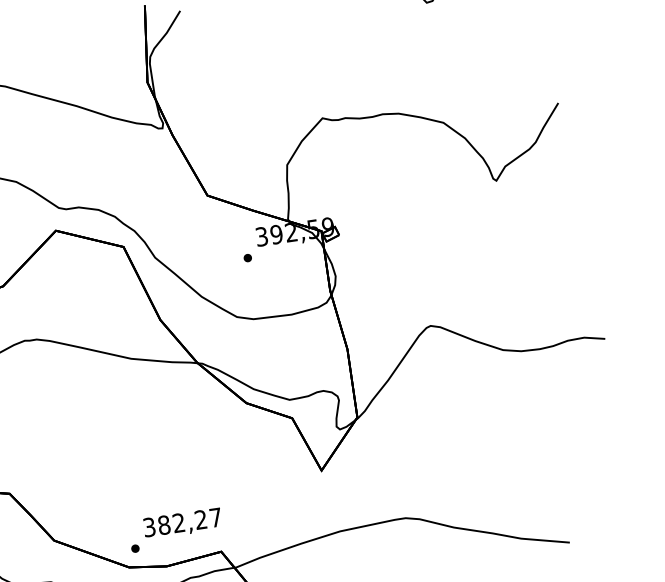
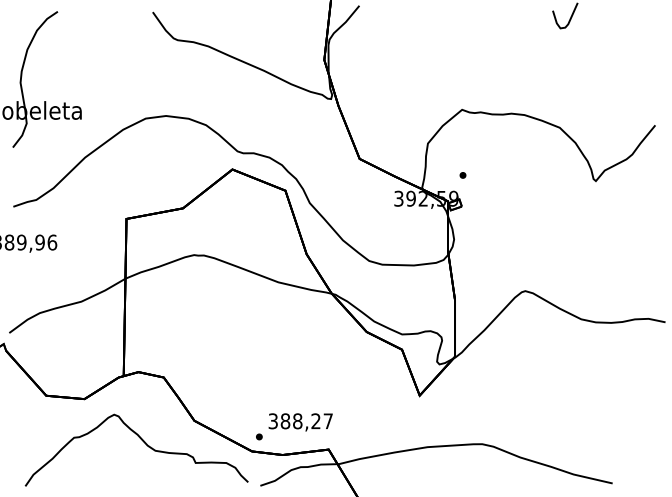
part: (247, 258) -> (462, 175), moved
text: (178, 523) -> (297, 421), 382,27 -> 388,27

